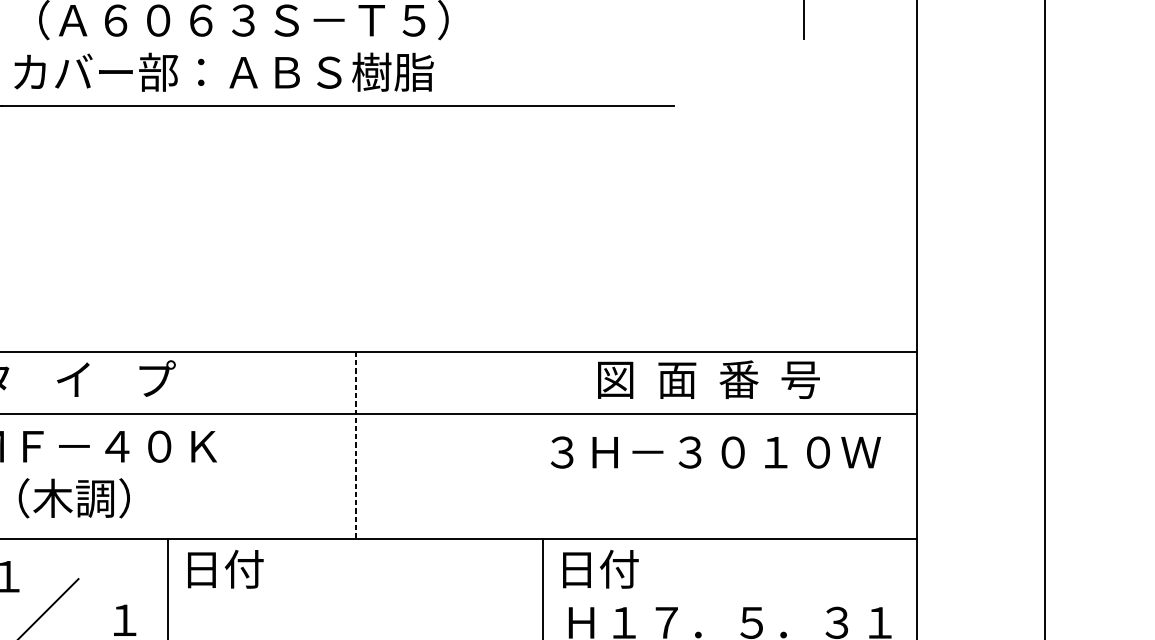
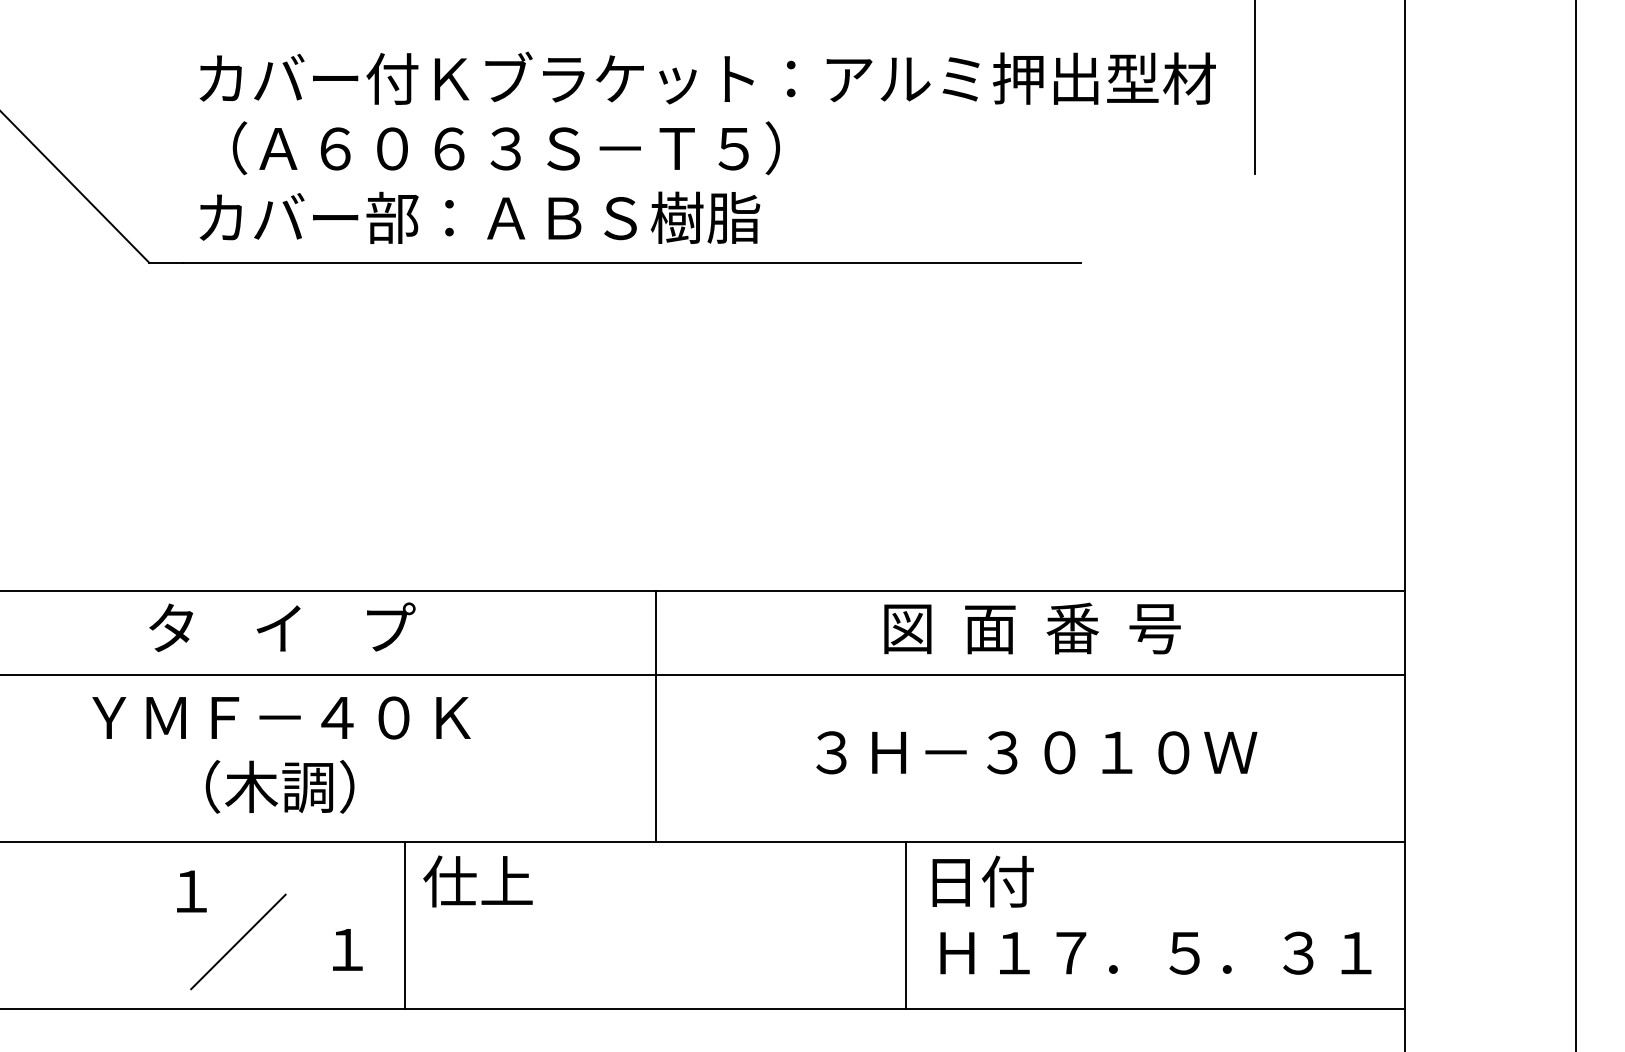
text: (708, 379) -> (1032, 628), moved
line: (355, 446) -> (655, 717), dashed -> solid
text: (715, 452) -> (1036, 752), moved
text: (222, 569) -> (477, 881), 日付 -> 仕上

